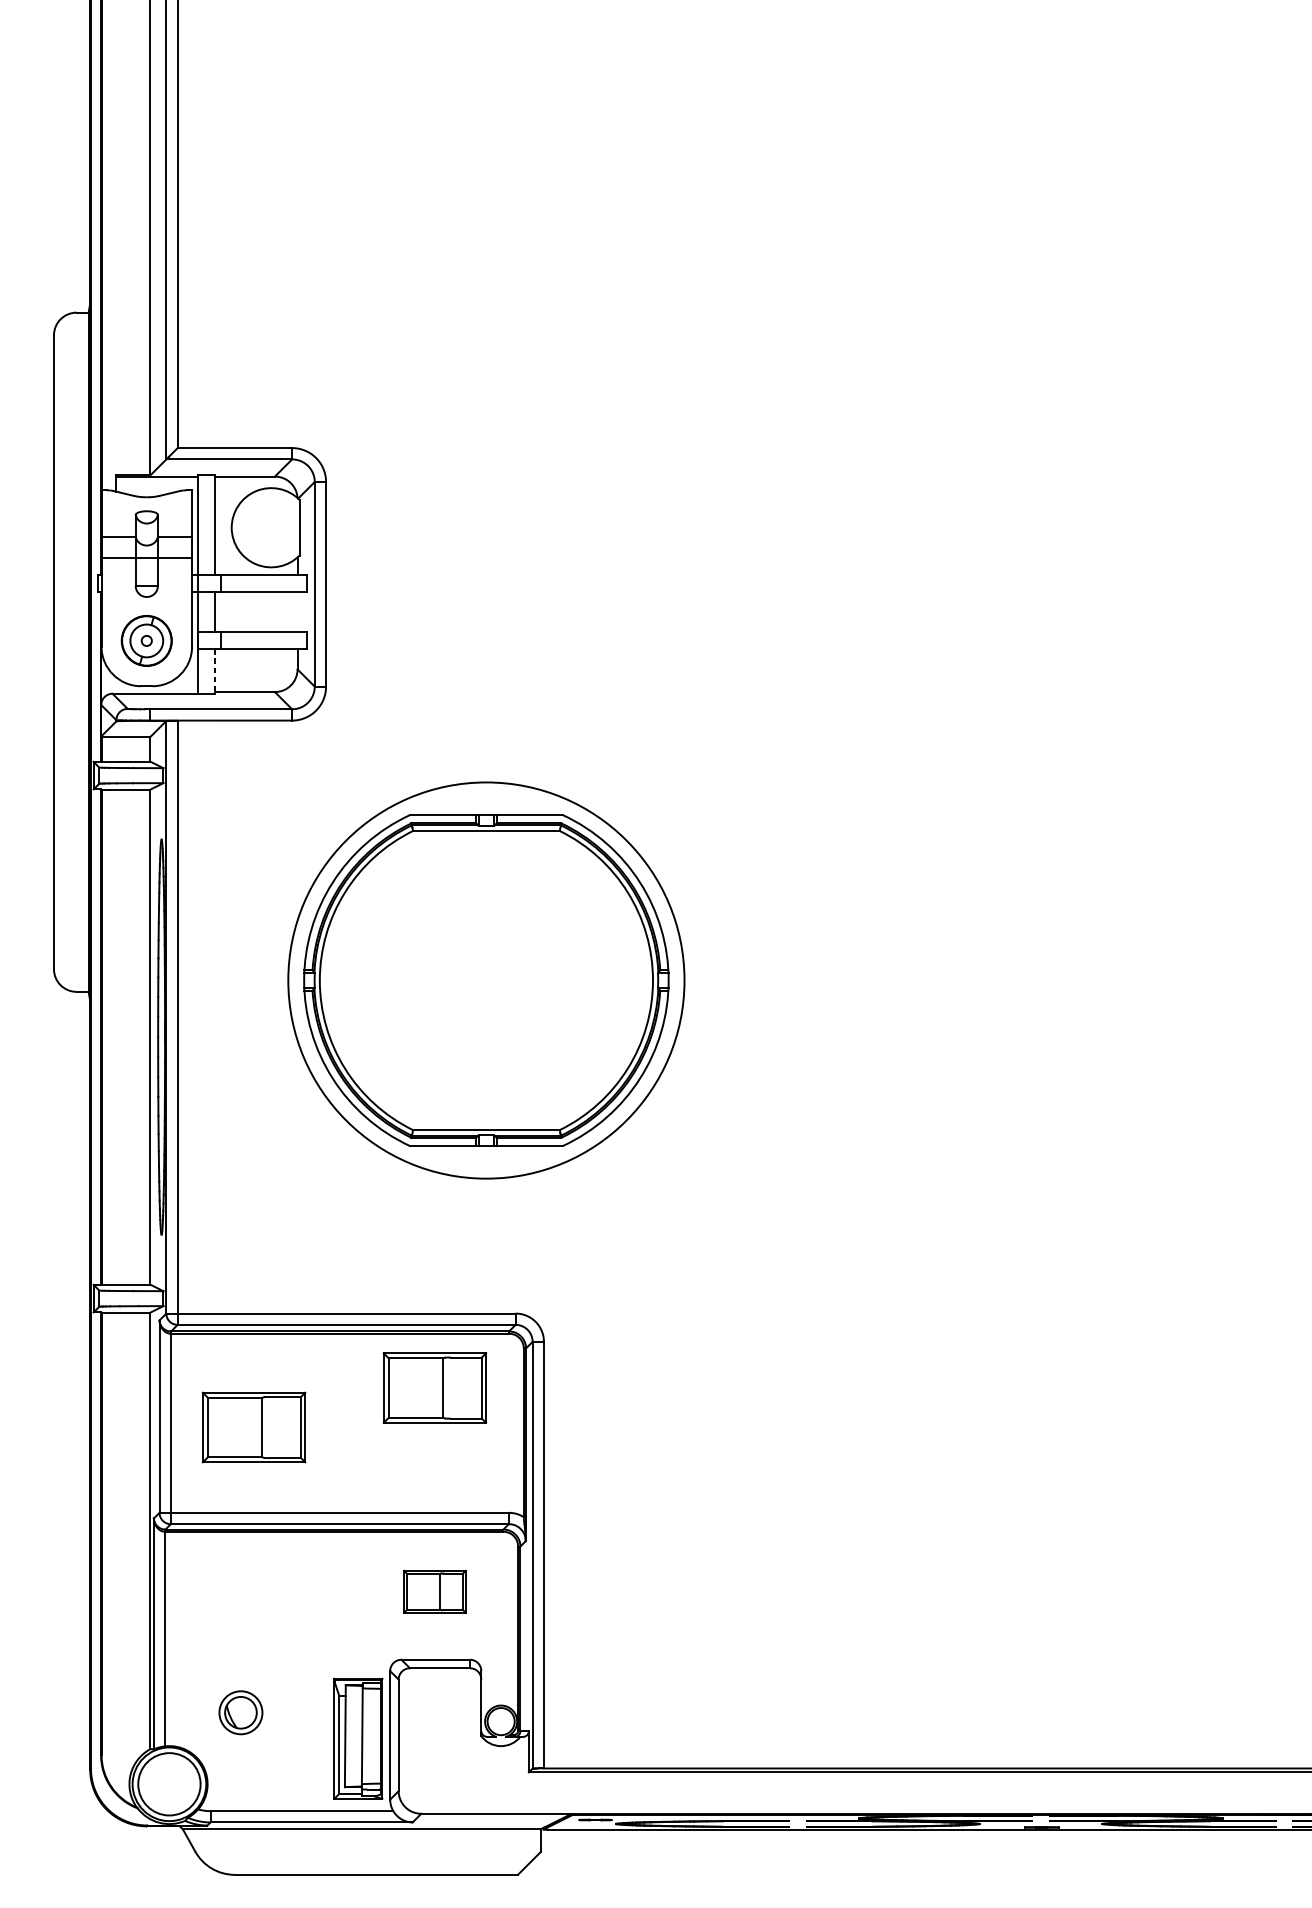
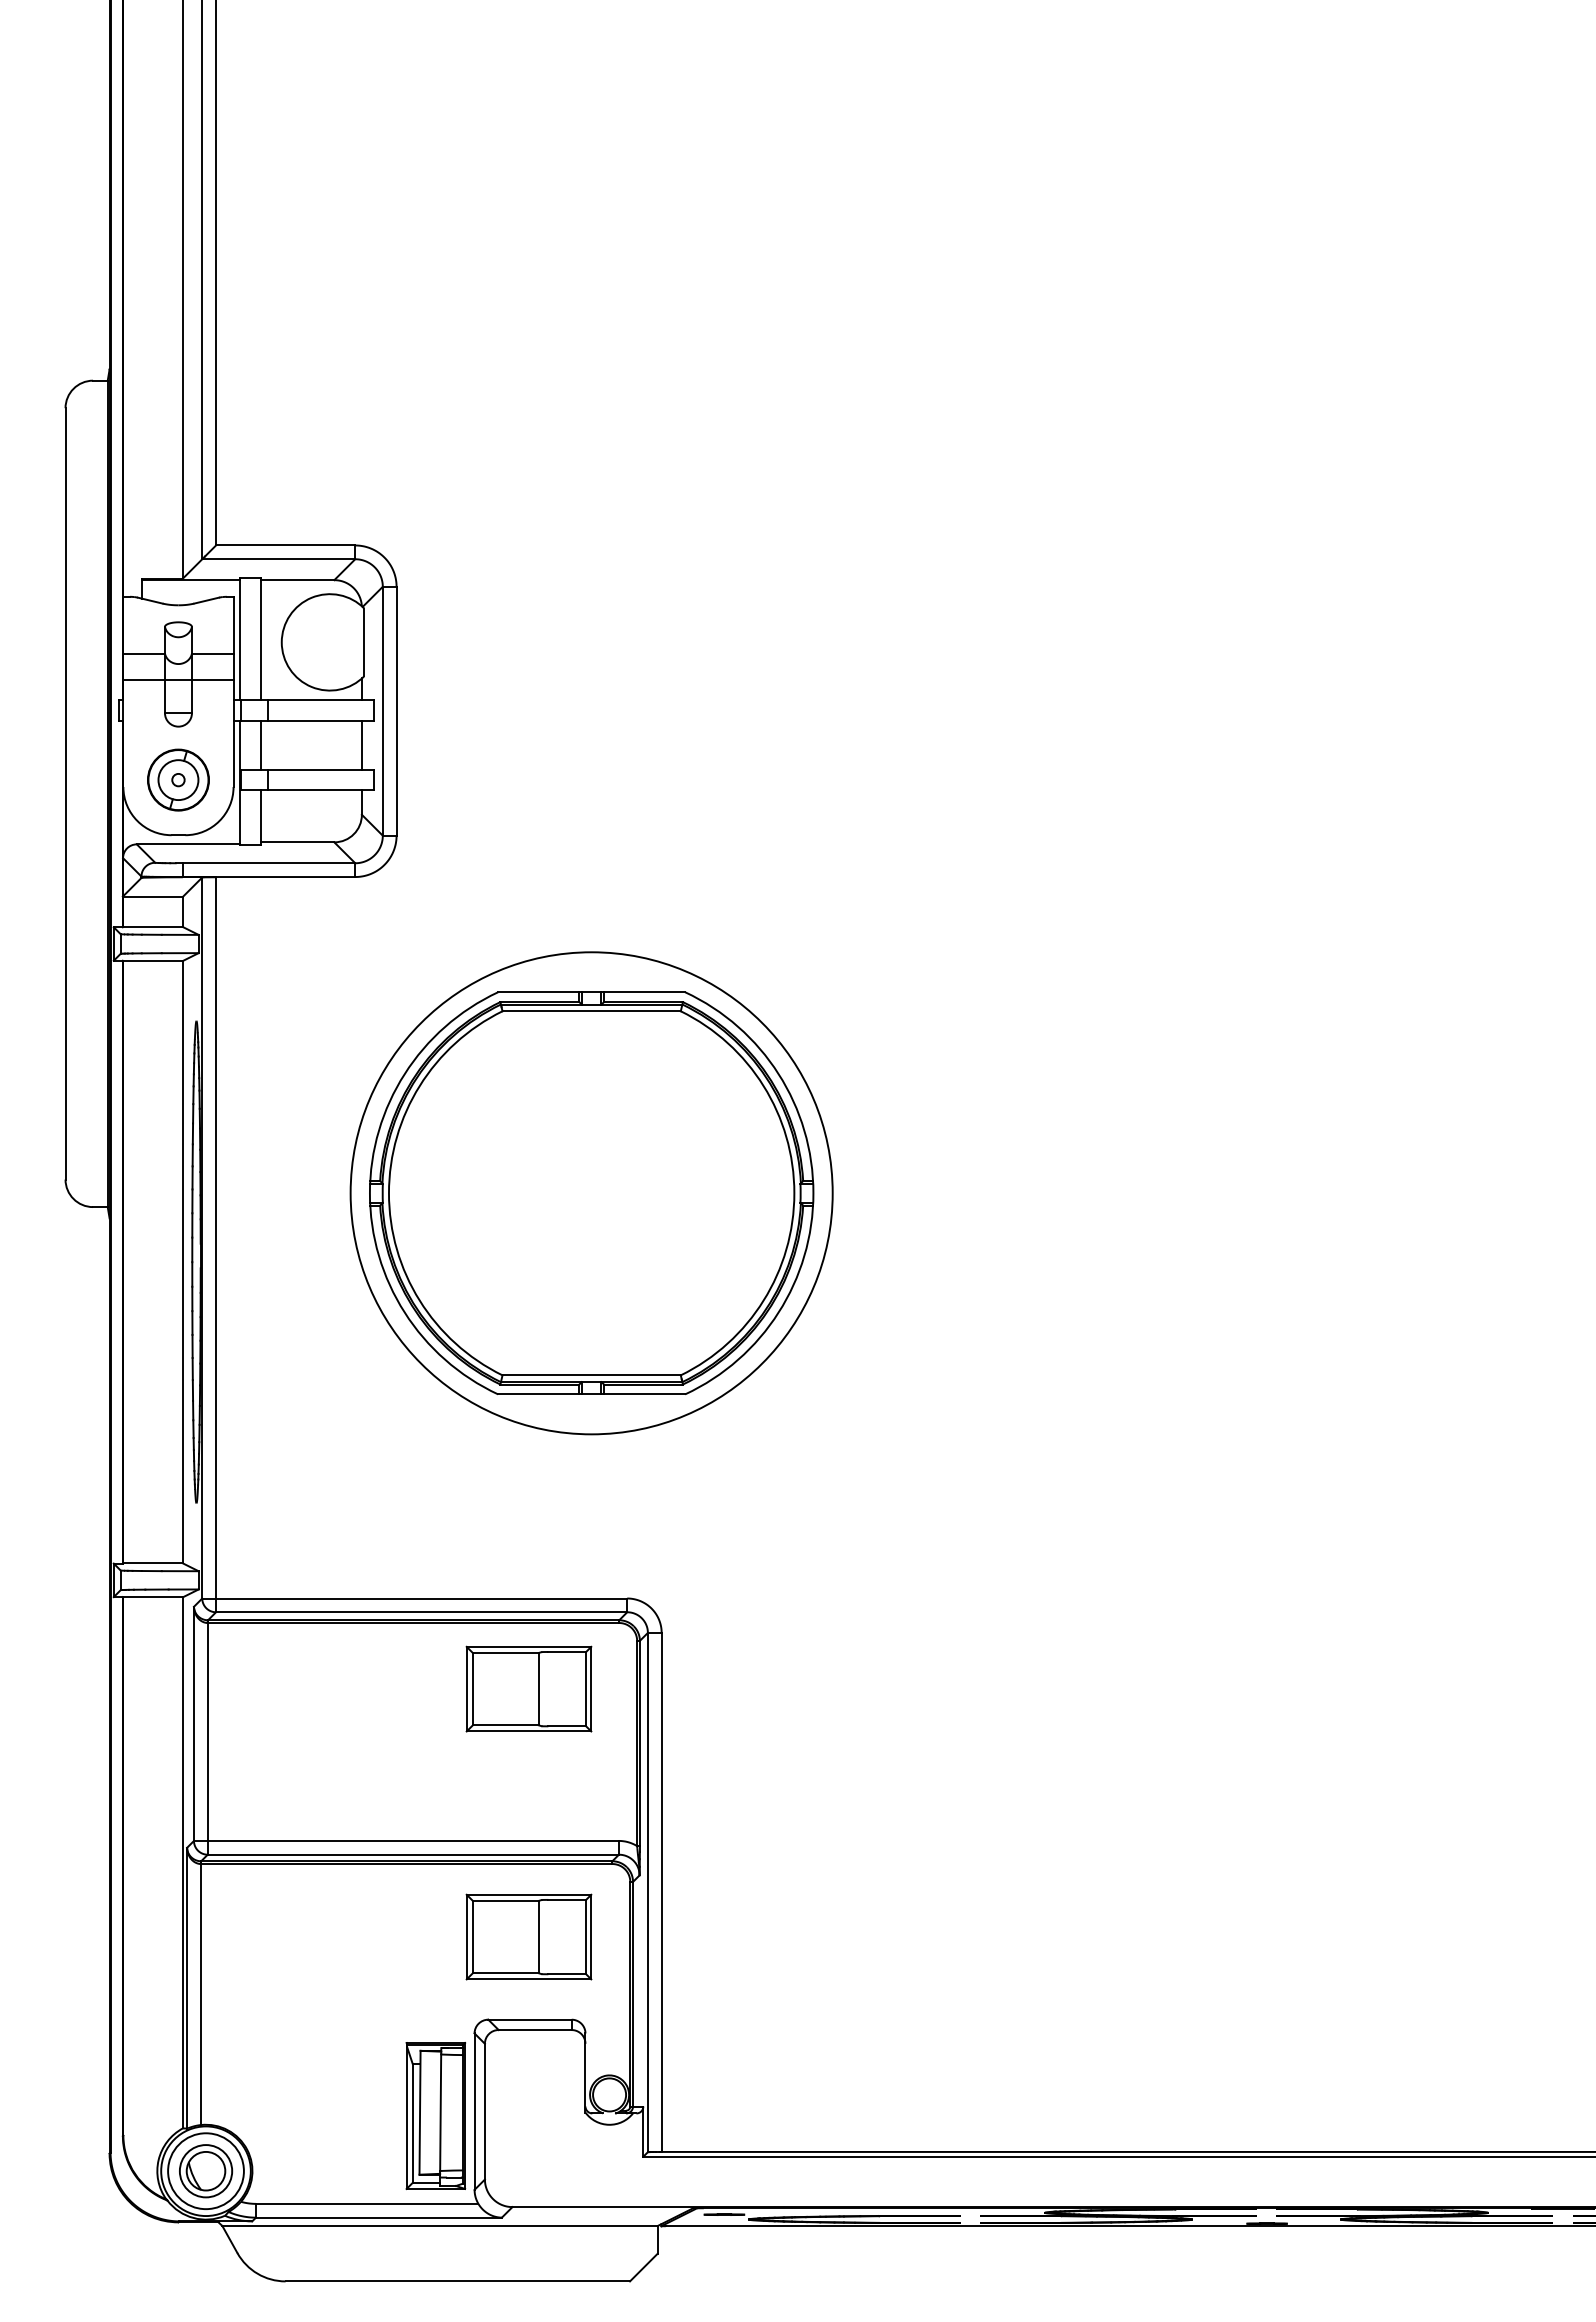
line: (297, 611) -> (361, 744), added
line: (215, 672) -> (261, 818), dashed -> solid
part: (253, 1427) -> (308, 1736), removed
part: (434, 1591) -> (528, 1936), size x1.67
part: (241, 1713) -> (206, 2171), moved

